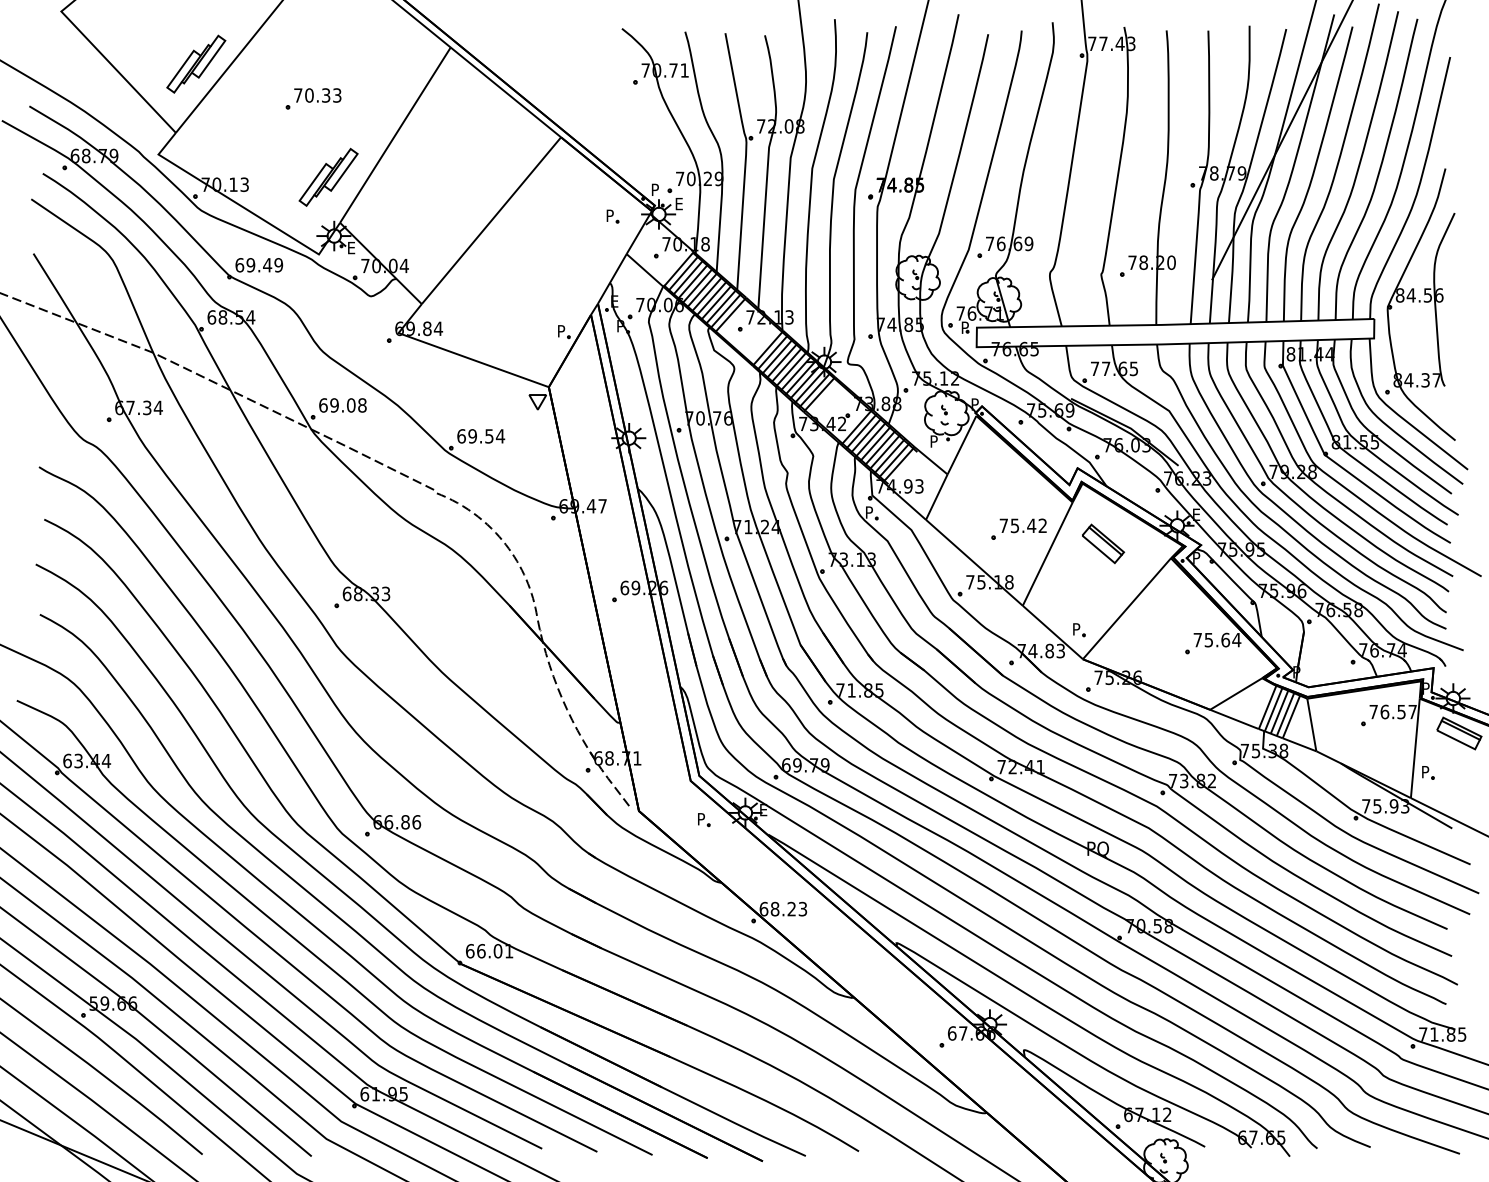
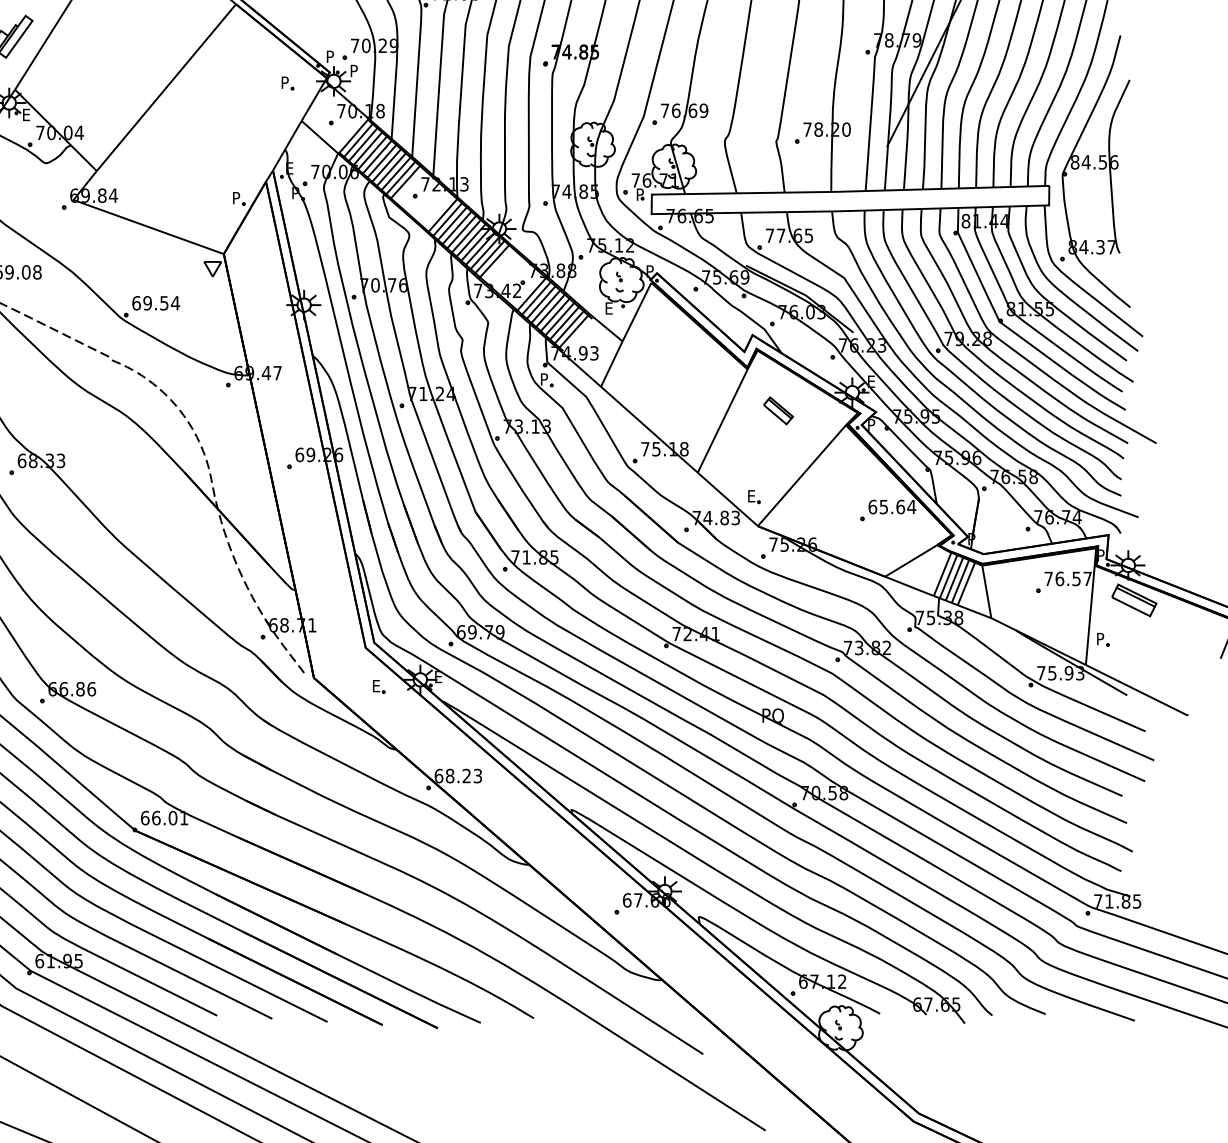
text: (679, 204) -> (354, 71), E -> P
text: (934, 441) -> (609, 308), P -> E
part: (1018, 528) -> (693, 395), removed
part: (1103, 543) -> (778, 410), size x0.7
text: (1077, 629) -> (752, 496), P -> E
text: (1197, 639) -> (872, 506), 75.64 -> 65.64
text: (701, 819) -> (376, 686), P -> E

